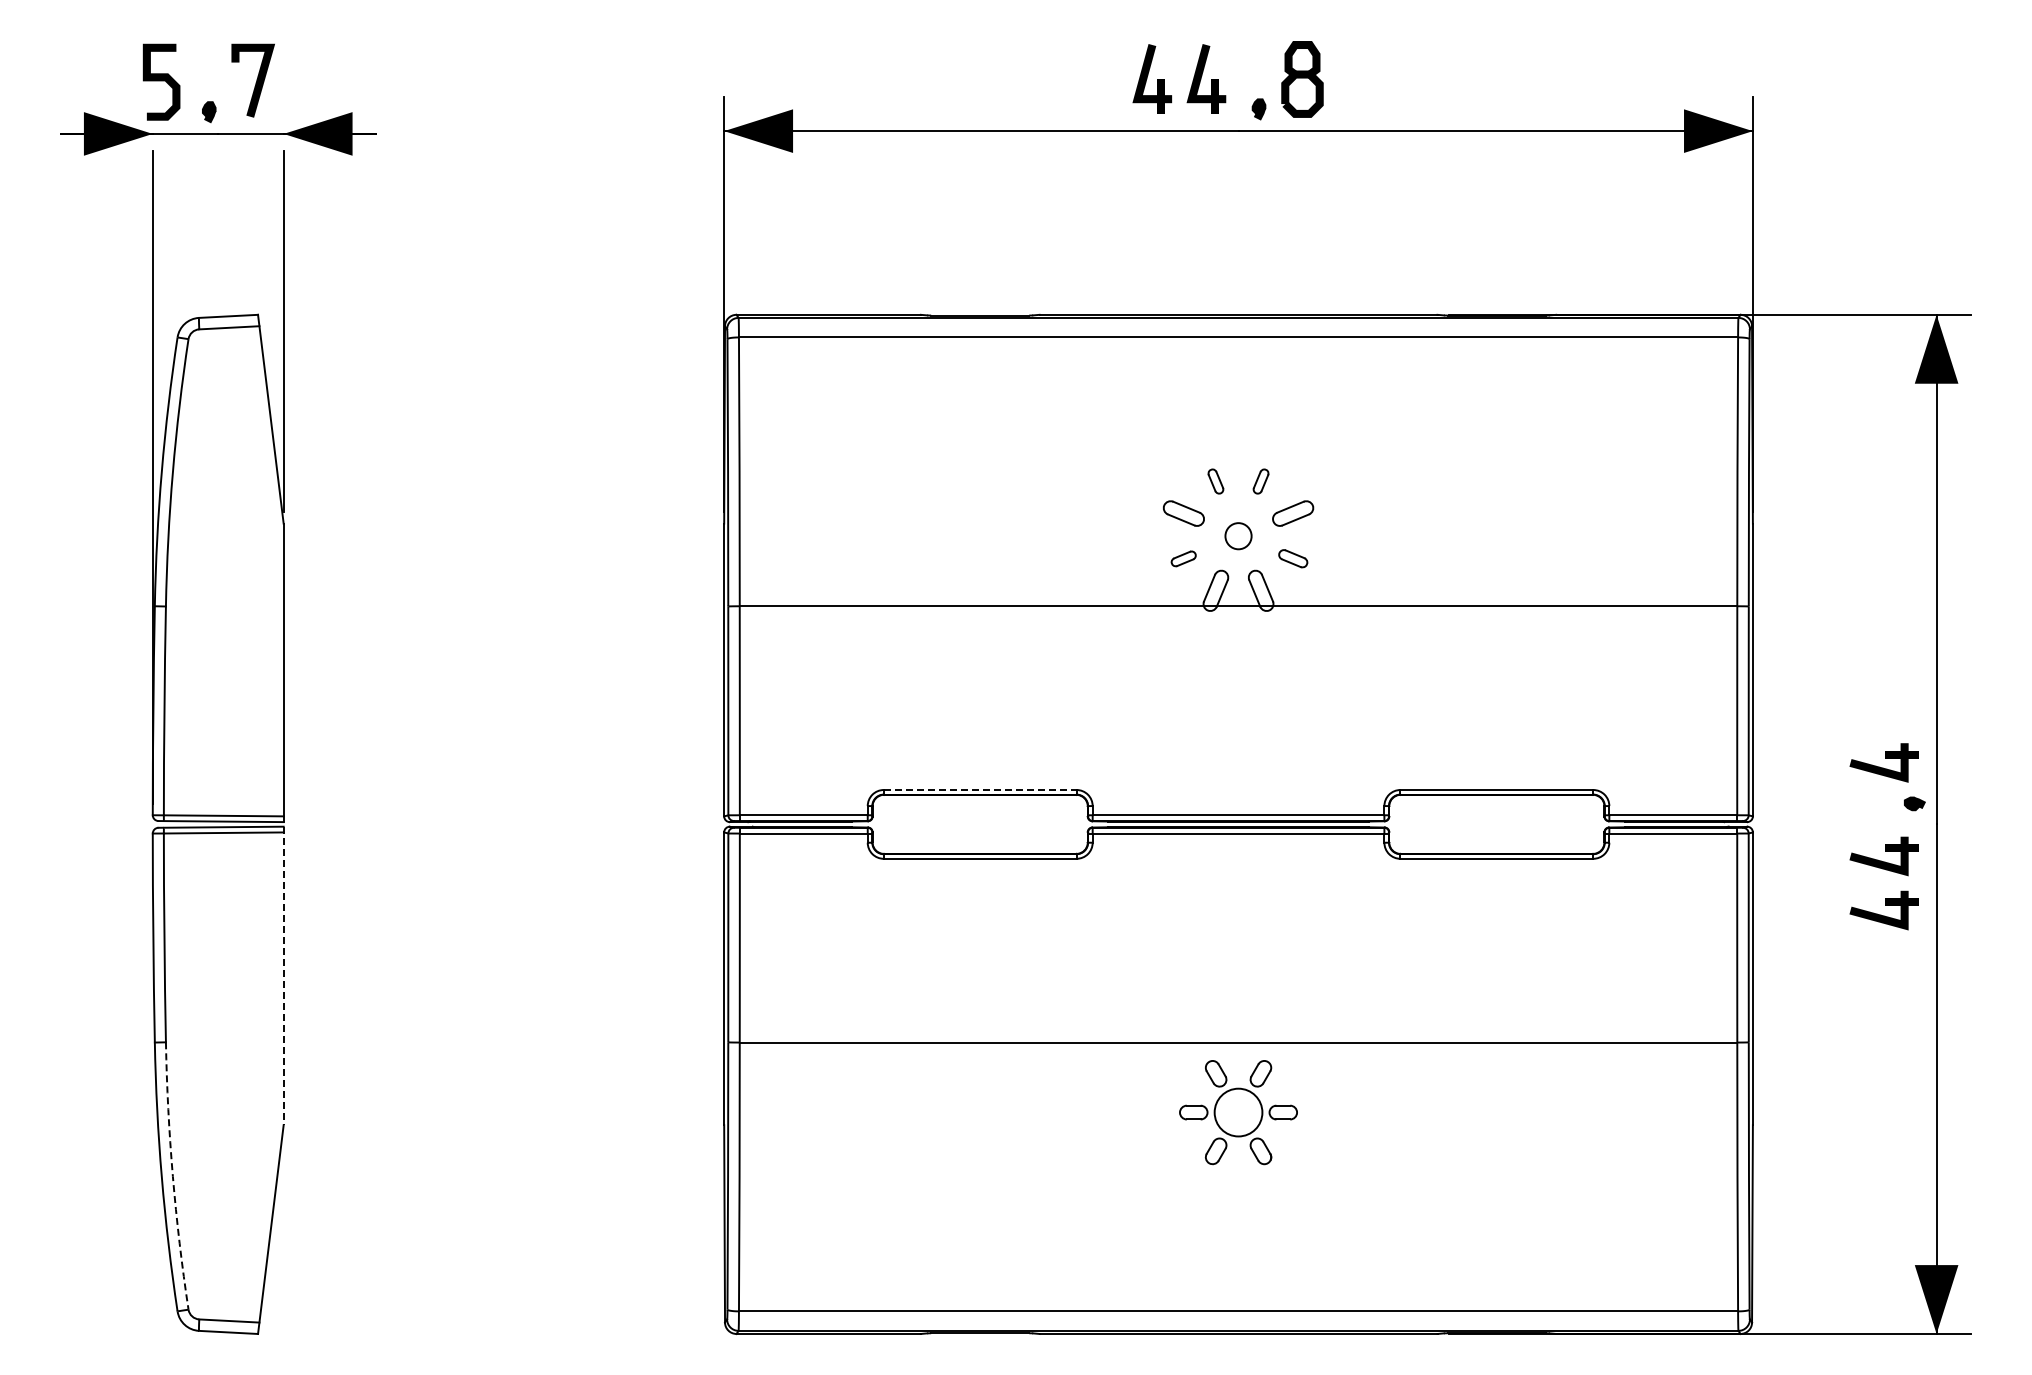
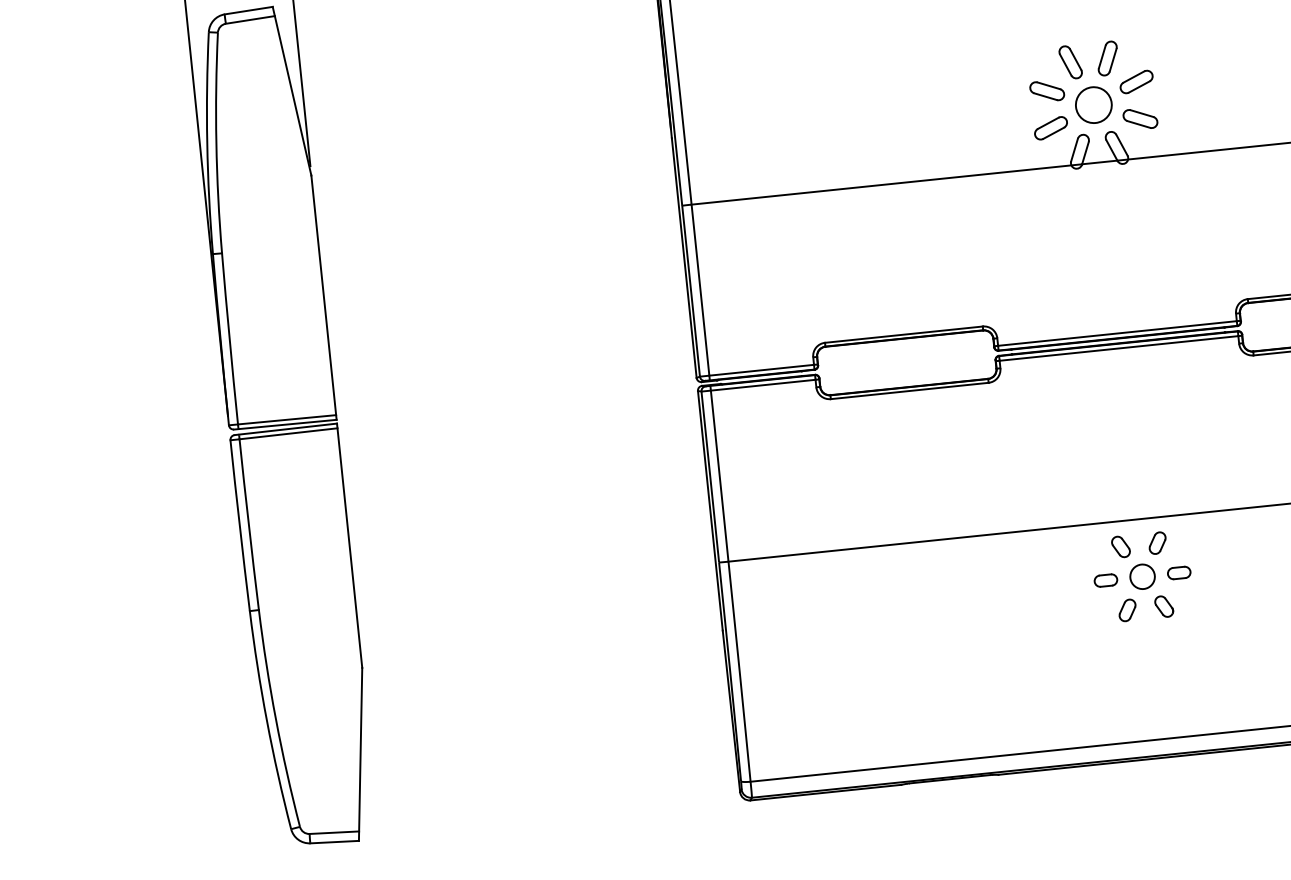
part: (1215, 481) -> (1070, 62), size x1.67
part: (1260, 481) -> (1107, 58), size x1.67
circle: (1238, 536) -> (1093, 105), size x1.67
part: (1183, 558) -> (1050, 128), size x1.67
part: (1293, 558) -> (1140, 118), size x1.43
line: (980, 790) -> (904, 335), dashed -> solid
line: (283, 976) -> (349, 546), dashed -> solid
circle: (1238, 1112) -> (1142, 576), size x0.62
arc: (172, 1176) -> (275, 719), dashed -> solid

